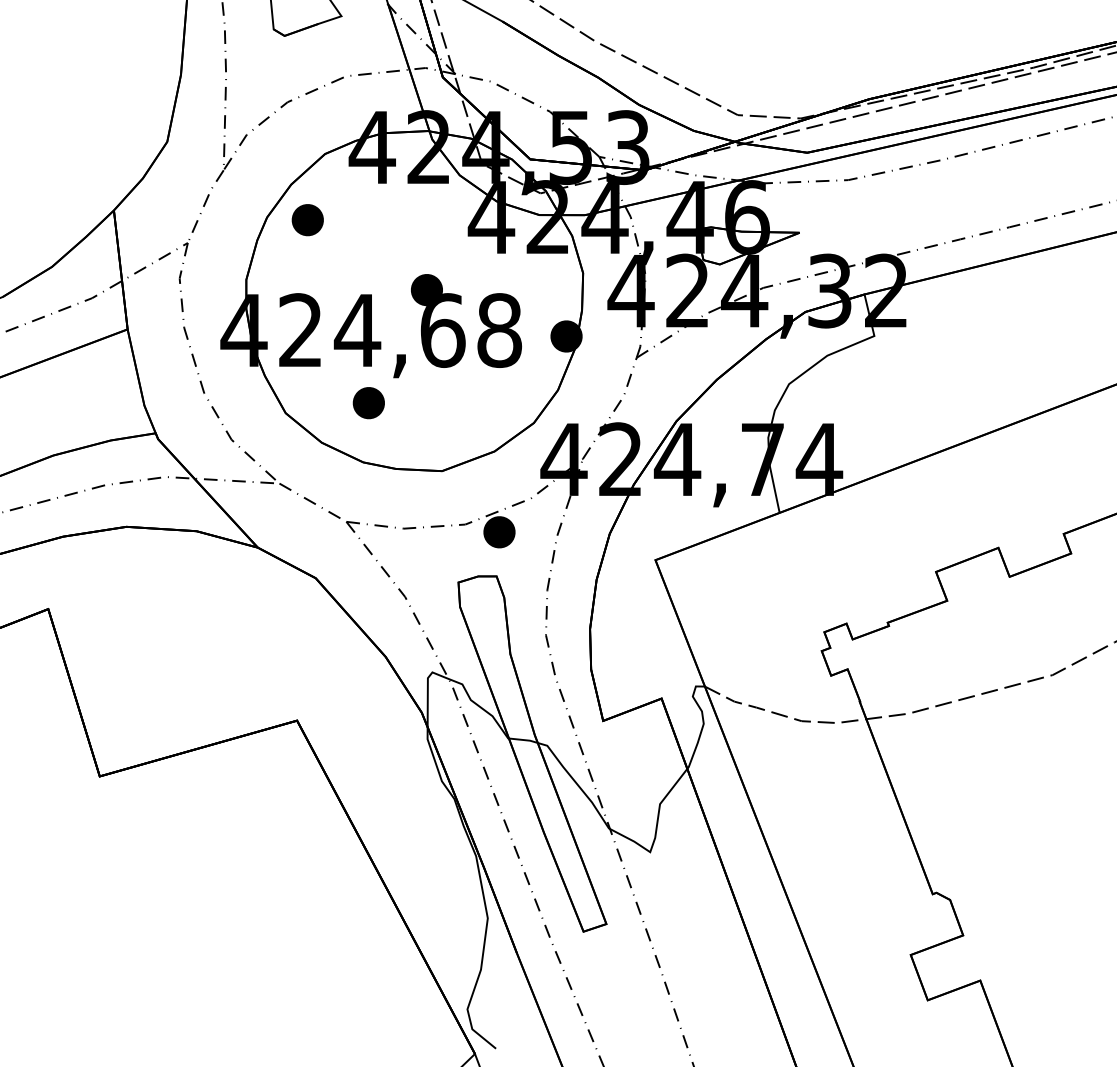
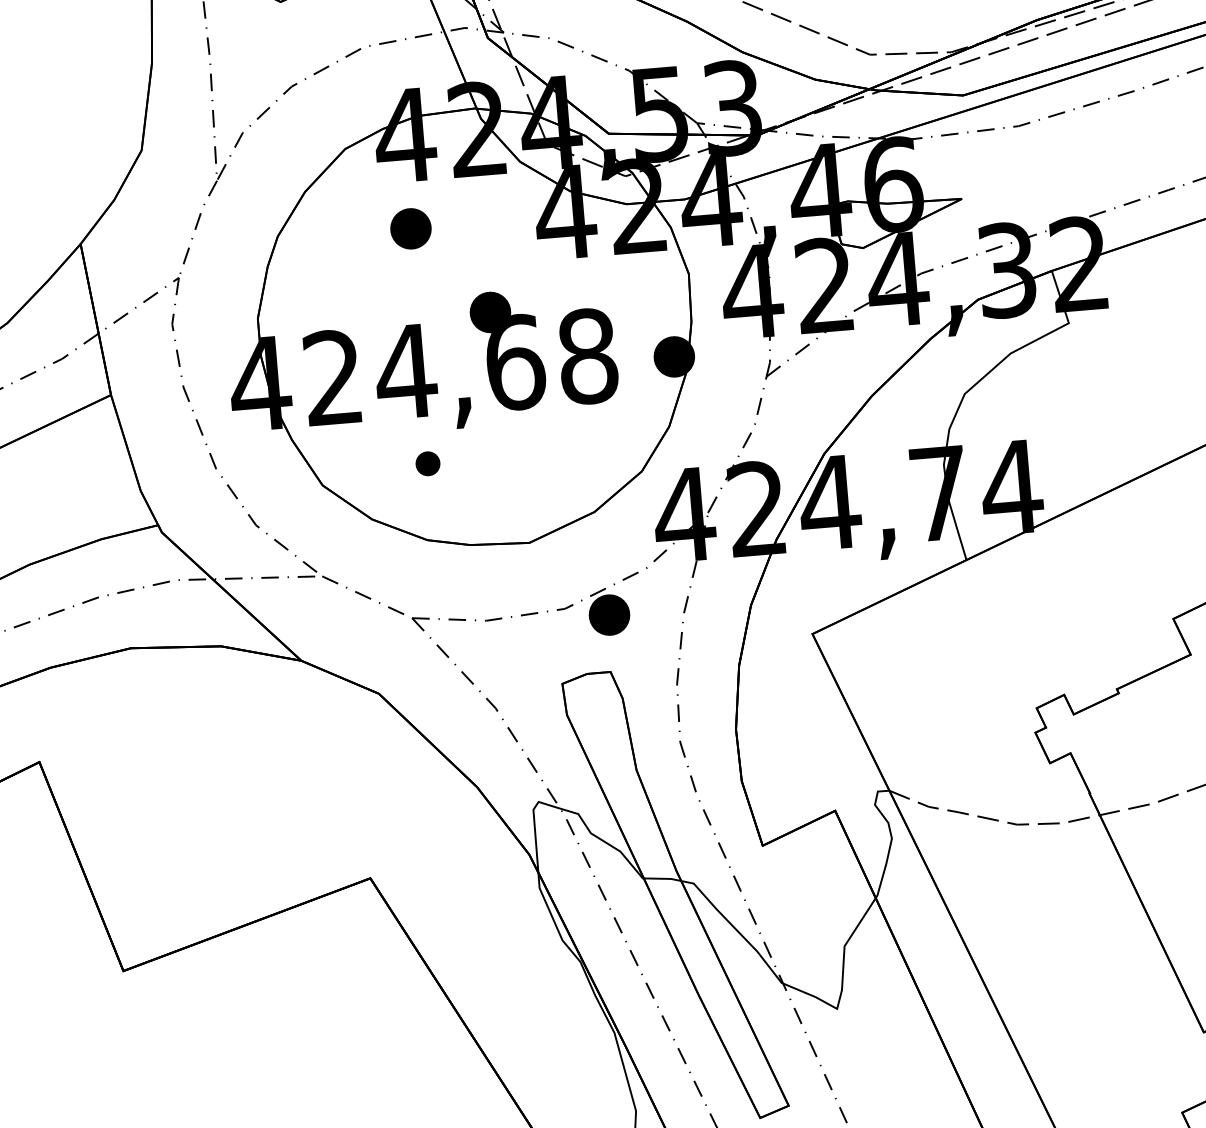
part: (307, 220) -> (410, 229), moved
part: (368, 403) -> (427, 464), size x0.6

